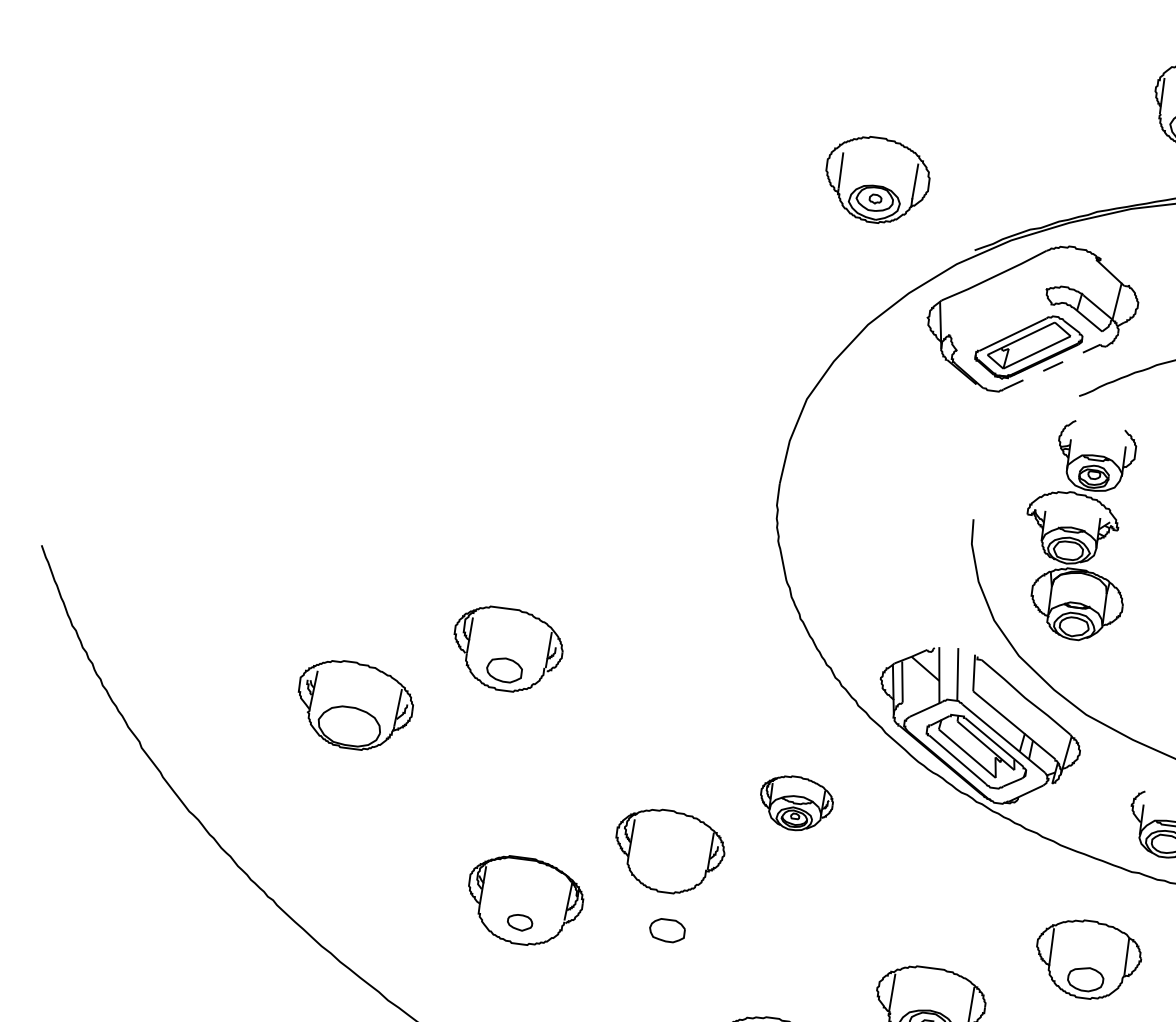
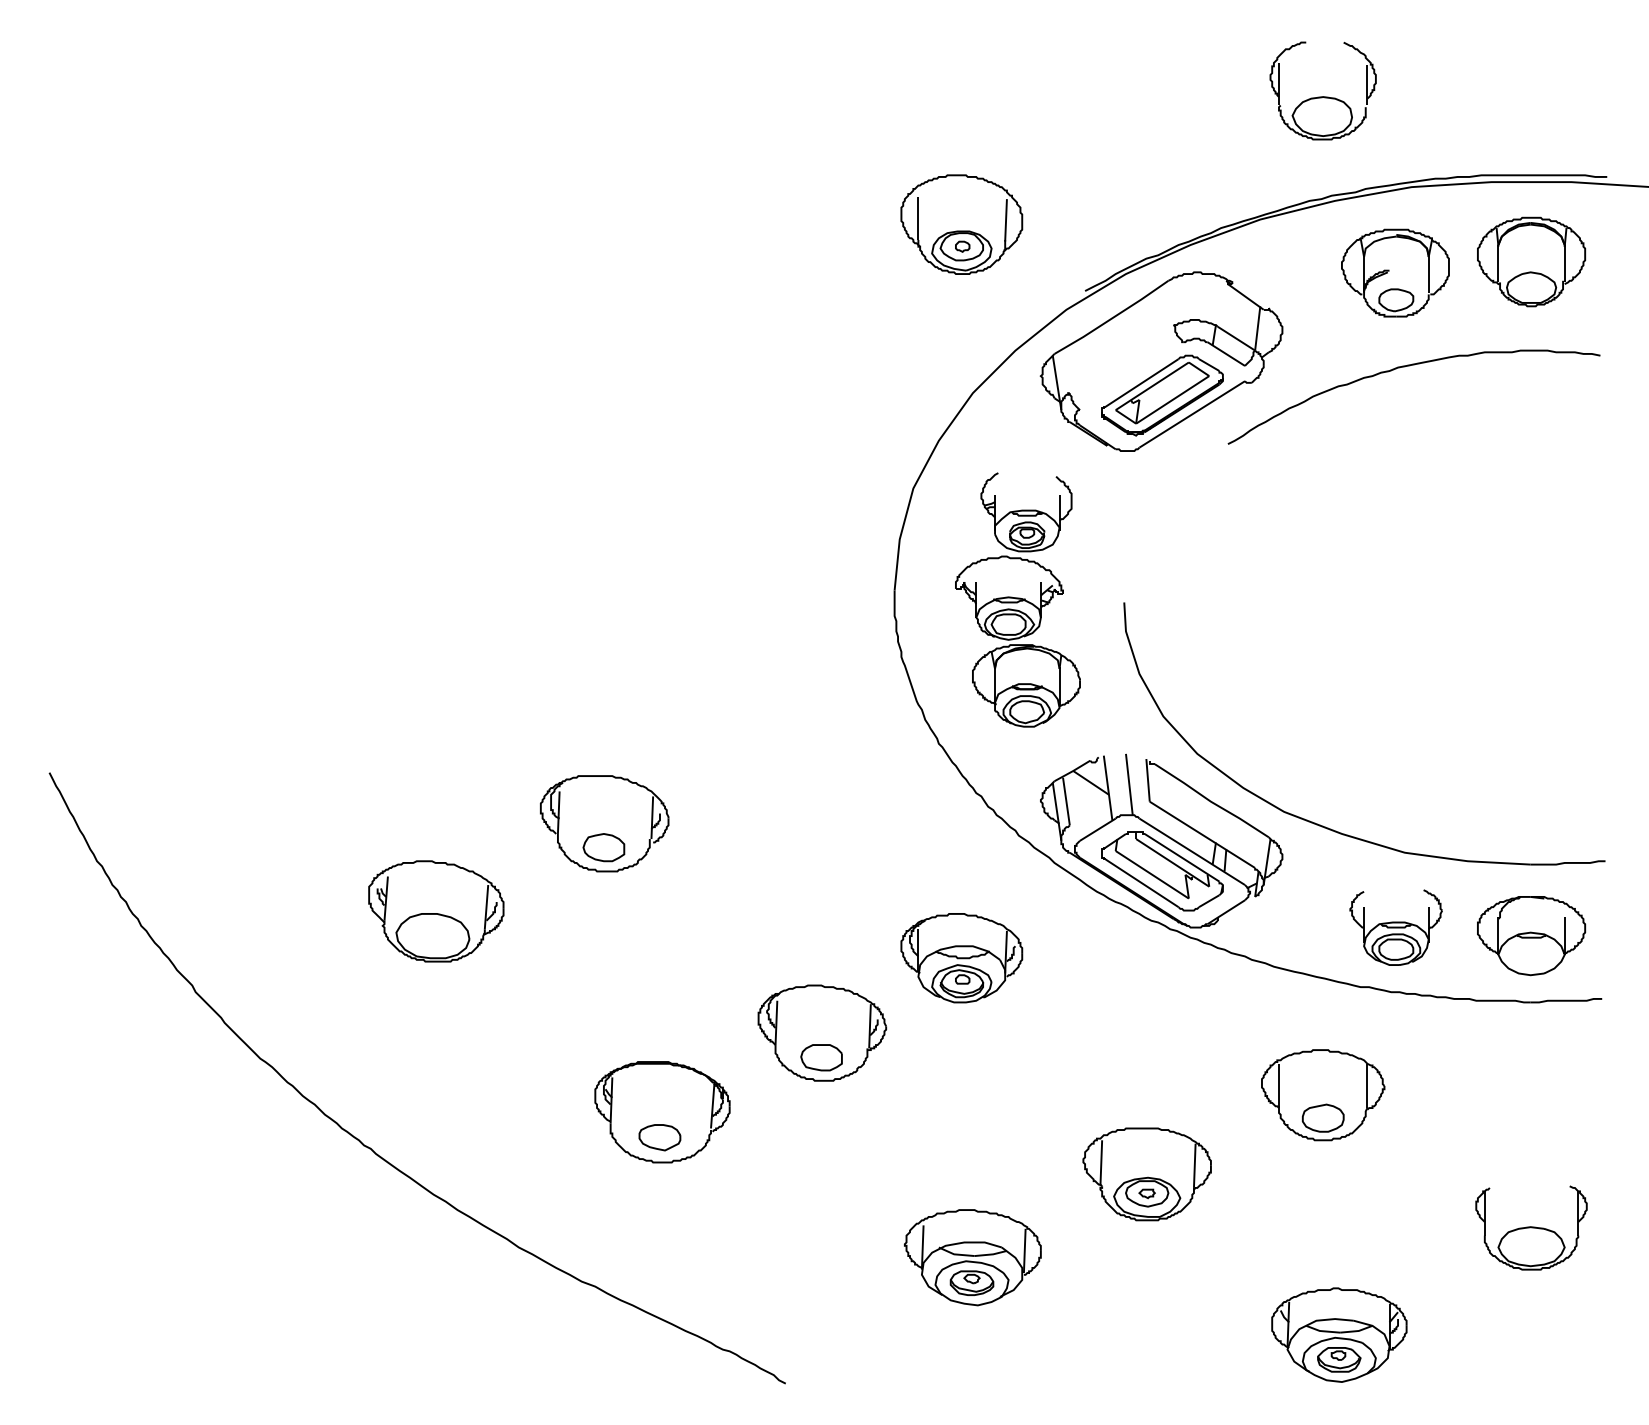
line: (1052, 367) -> (1192, 414), dashed -> solid
part: (1078, 530) -> (1017, 599), moved
part: (795, 803) -> (961, 958), size x1.43
part: (519, 922) -> (659, 1137), size x1.43
part: (667, 930) -> (821, 1057), moved

